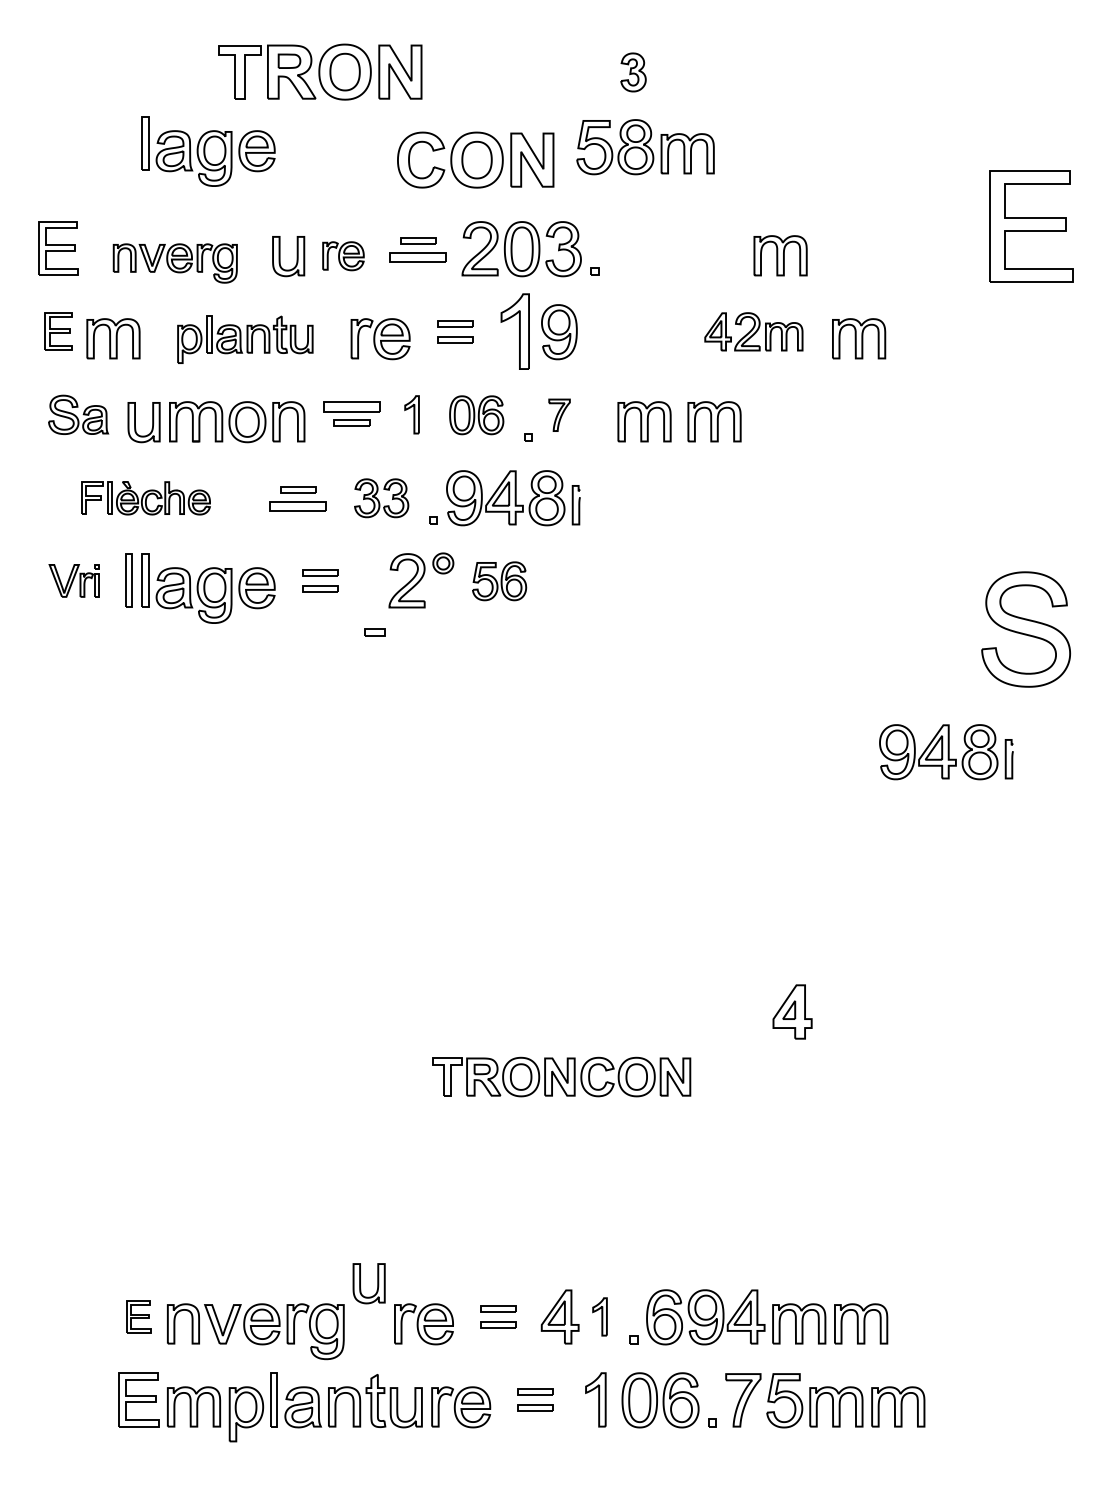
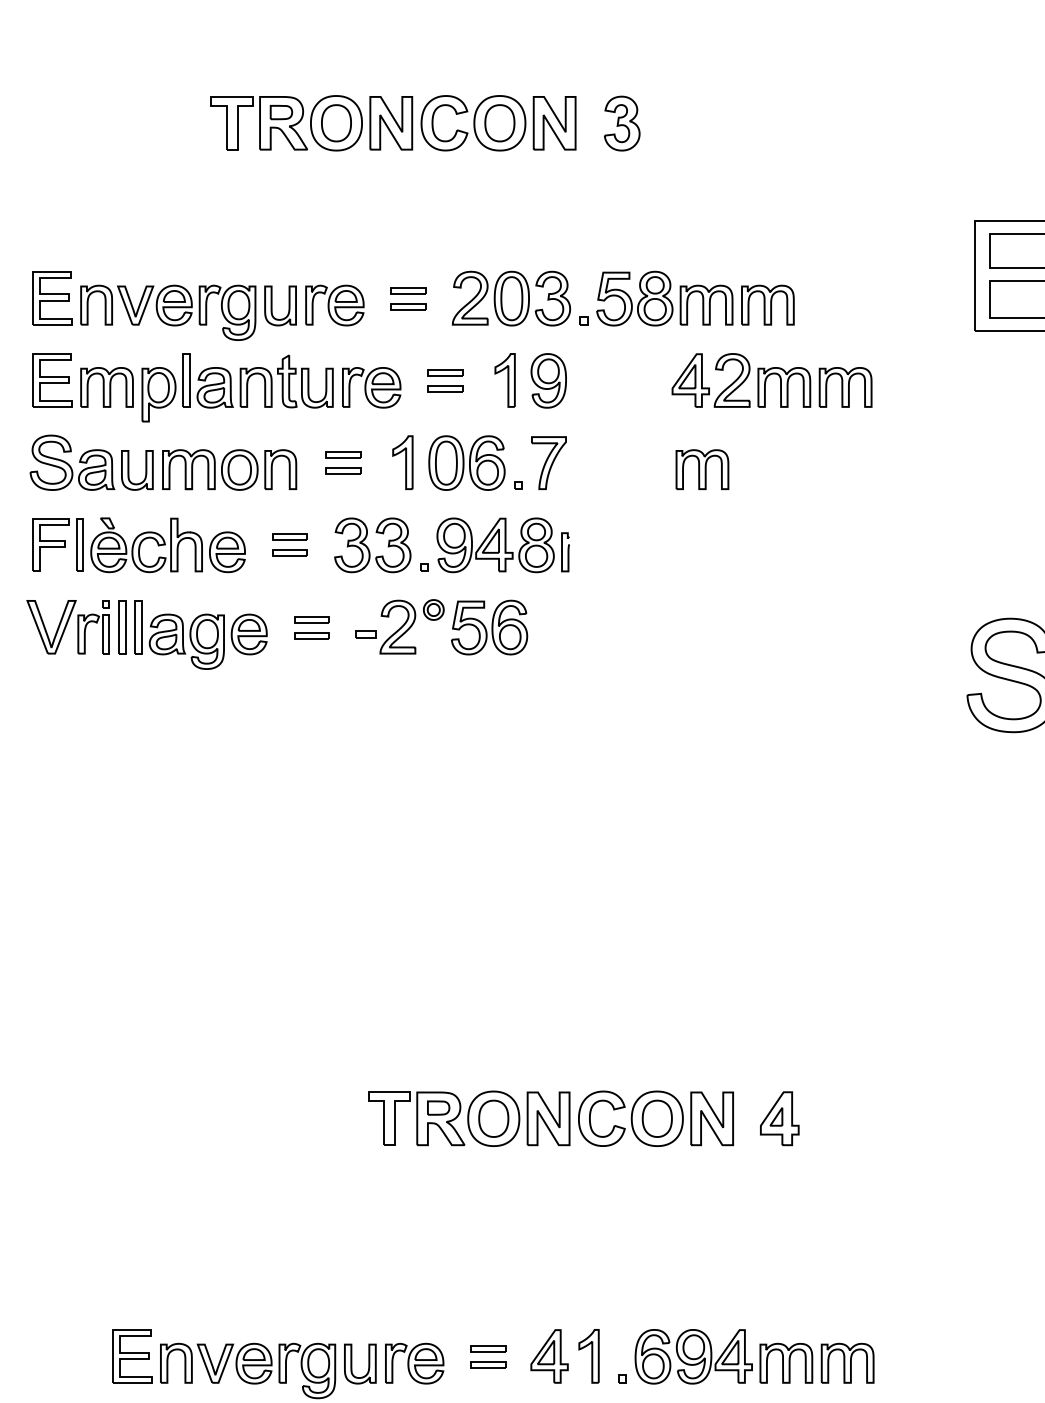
part: (633, 72) -> (622, 123), size x1.43
part: (645, 147) -> (664, 298), moved
part: (208, 151) -> (201, 201), removed
part: (475, 159) -> (498, 122), moved
part: (343, 256) -> (334, 305), size x1.43
part: (418, 256) -> (409, 305), size x0.62
part: (175, 263) -> (168, 312), size x1.43
part: (58, 331) -> (52, 380), size x1.43
part: (515, 331) -> (505, 380), size x0.71
part: (753, 331) -> (741, 380), size x1.43
part: (245, 339) -> (237, 388), size x1.43
part: (351, 406) -> (342, 454), size x0.62
part: (78, 414) -> (72, 462), size x1.43
part: (411, 414) -> (402, 462), size x1.43
part: (476, 415) -> (466, 463), size x1.43
part: (559, 415) -> (548, 463), size x1.67
part: (644, 421) -> (633, 469), removed
part: (145, 498) -> (138, 545), size x1.67
part: (381, 498) -> (372, 545), size x1.43
part: (298, 505) -> (290, 552), size x0.62
part: (74, 580) -> (68, 626), size x1.67
part: (499, 581) -> (489, 627), size x1.43
part: (374, 632) -> (365, 634), moved
part: (946, 752) -> (932, 797), removed
part: (792, 1011) -> (779, 1118), moved
part: (561, 1076) -> (550, 1118), size x1.43
part: (360, 1283) -> (351, 1363), moved
part: (138, 1316) -> (131, 1355), size x1.67
part: (599, 1316) -> (588, 1355), size x1.43

